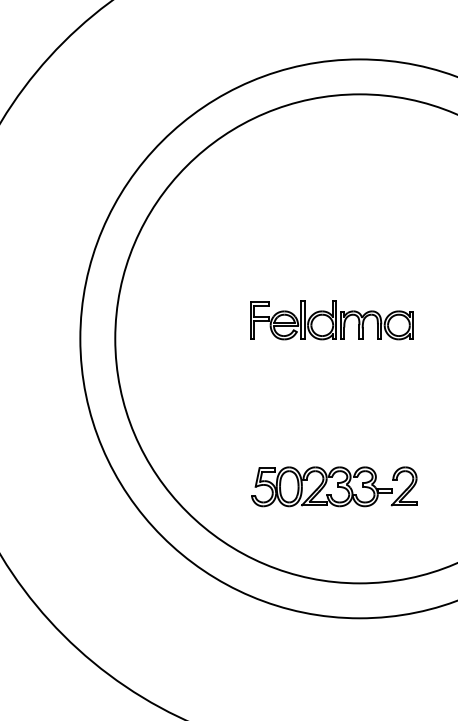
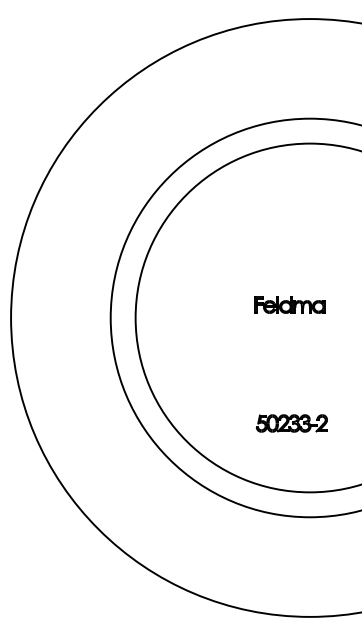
part: (331, 319) -> (289, 304), size x0.6
part: (333, 486) -> (291, 423), size x0.6

